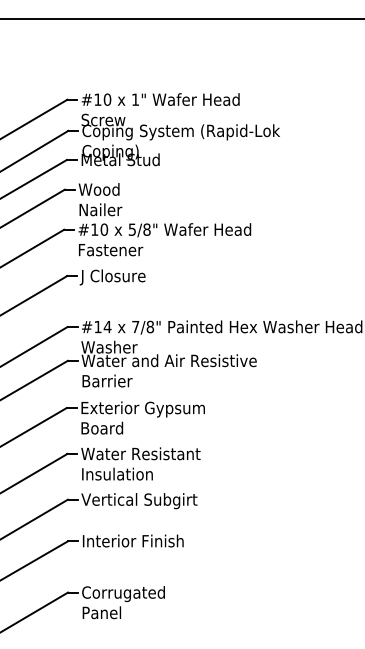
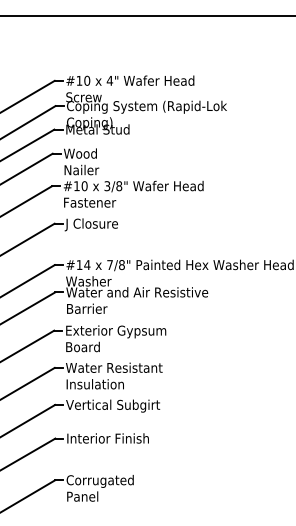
text: (134, 99) -> (109, 80), 1" -> 4"
text: (132, 228) -> (107, 185), 5/8" -> 3/8"

